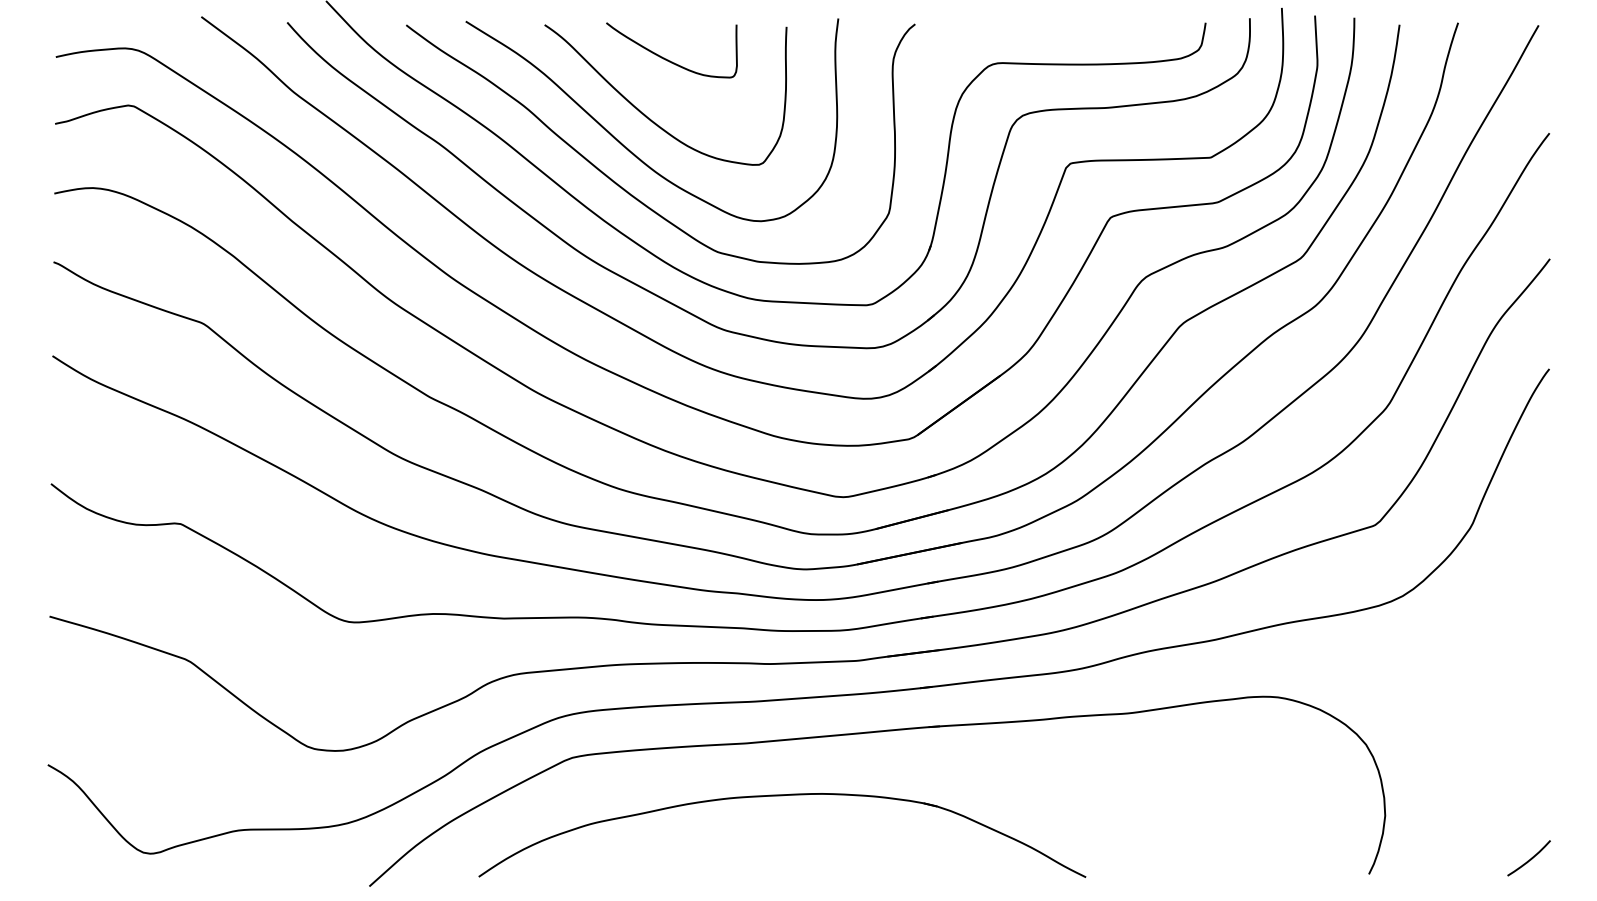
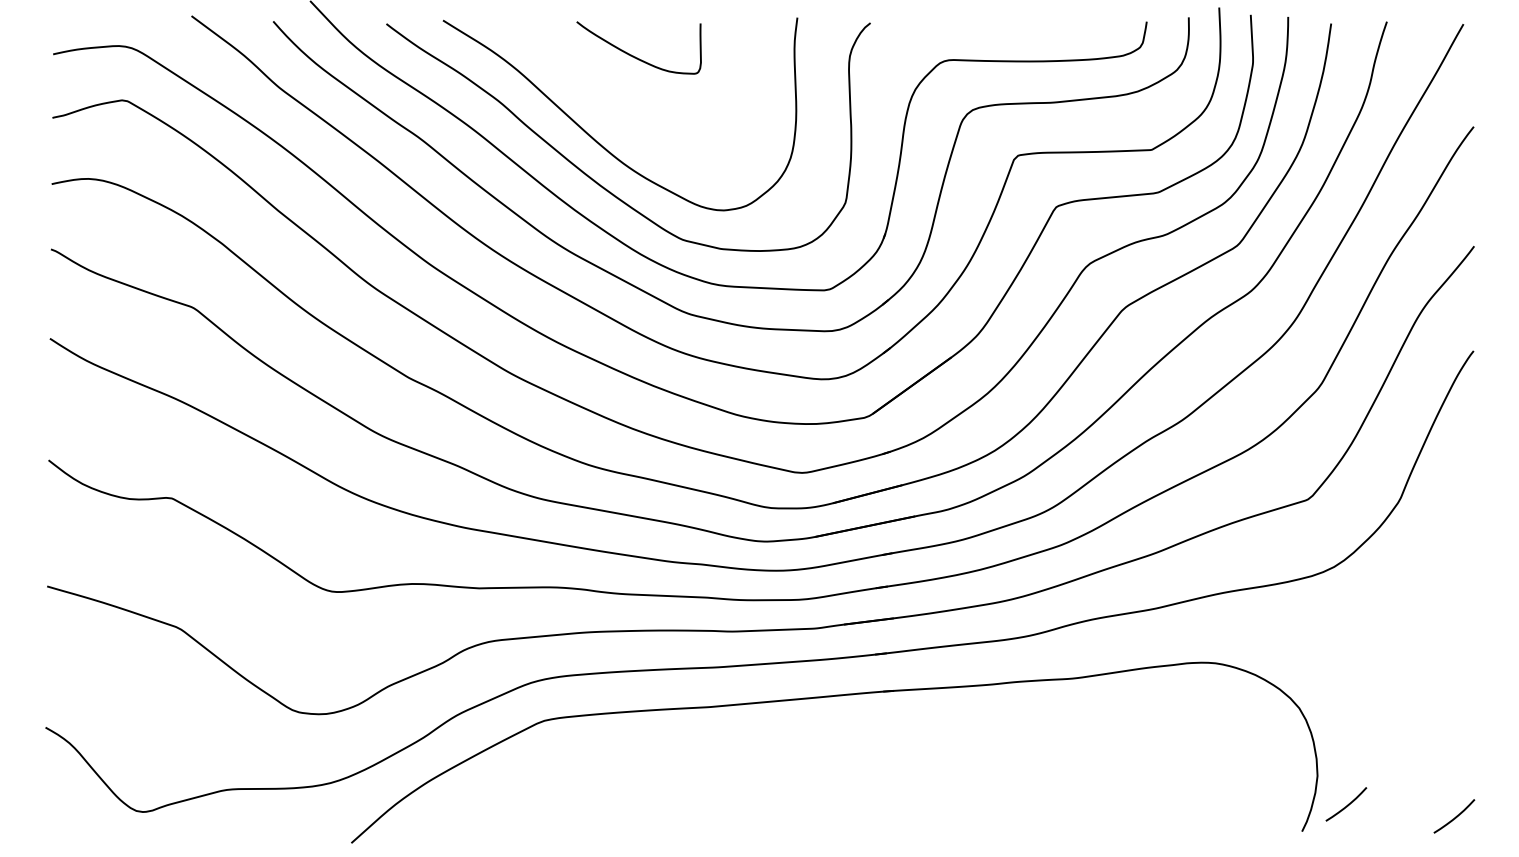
curve: (650, 118) -> (618, 112), removed
part: (782, 796) -> (744, 757), removed
curve: (1416, 845) -> (1347, 804), added

